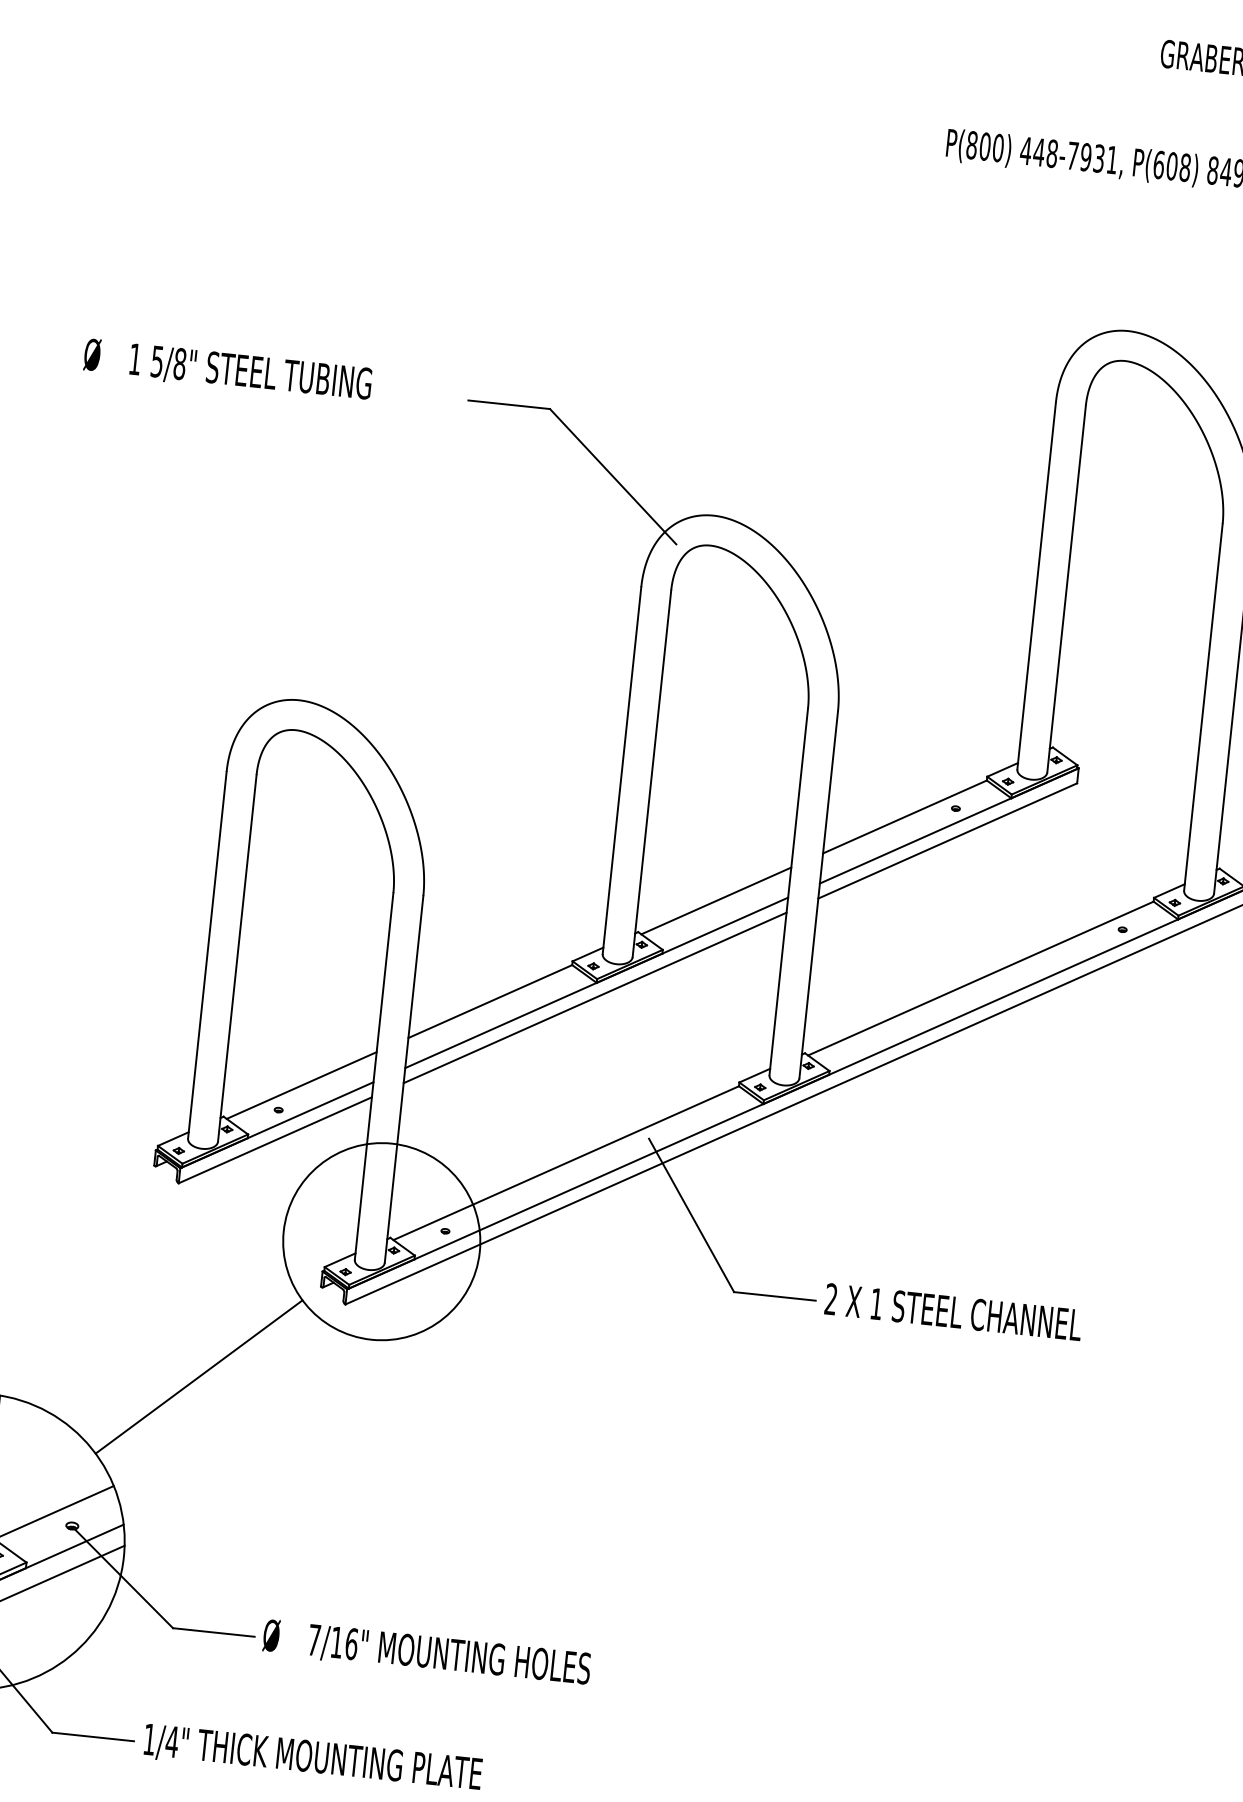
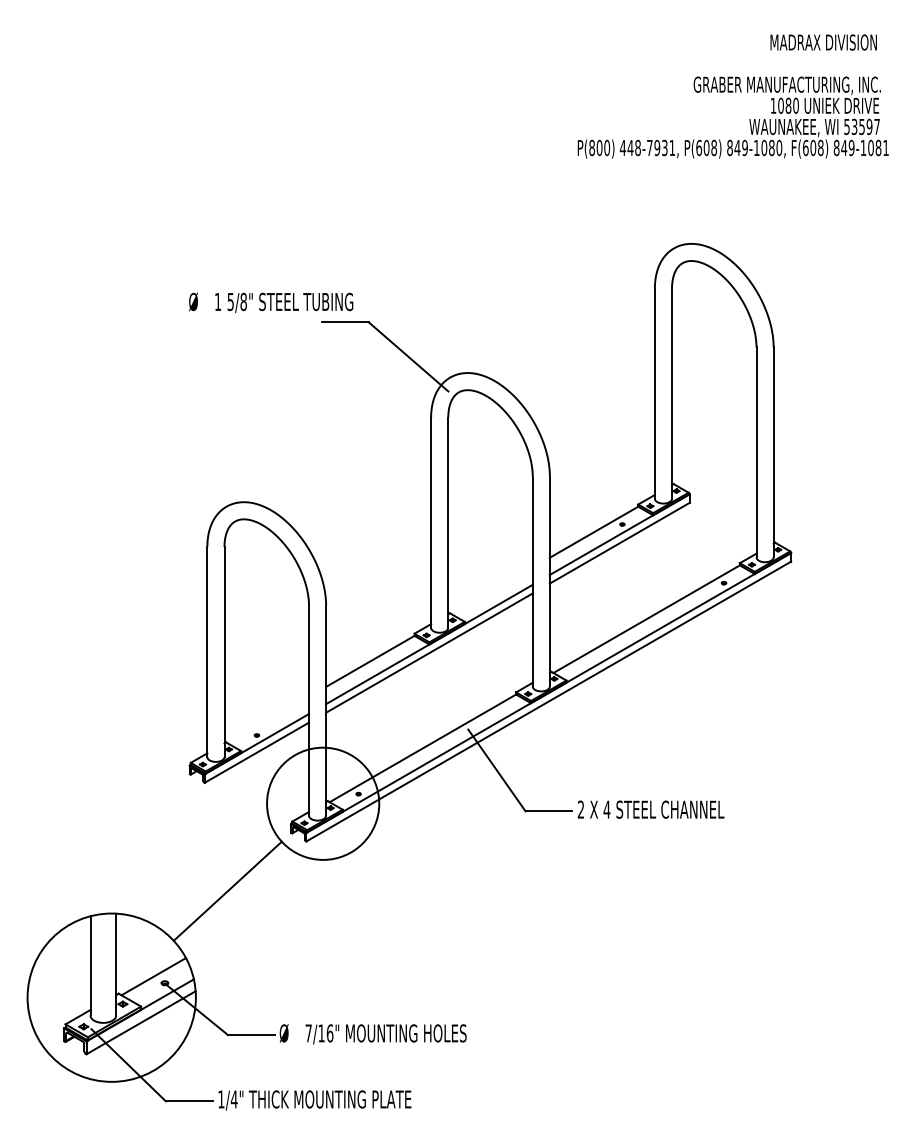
text: (228, 370) -> (271, 302), moved
line: (715, 899) -> (491, 590), removed
line: (301, 1084) -> (268, 719), removed
text: (875, 1303) -> (606, 809), 1 -> 4

